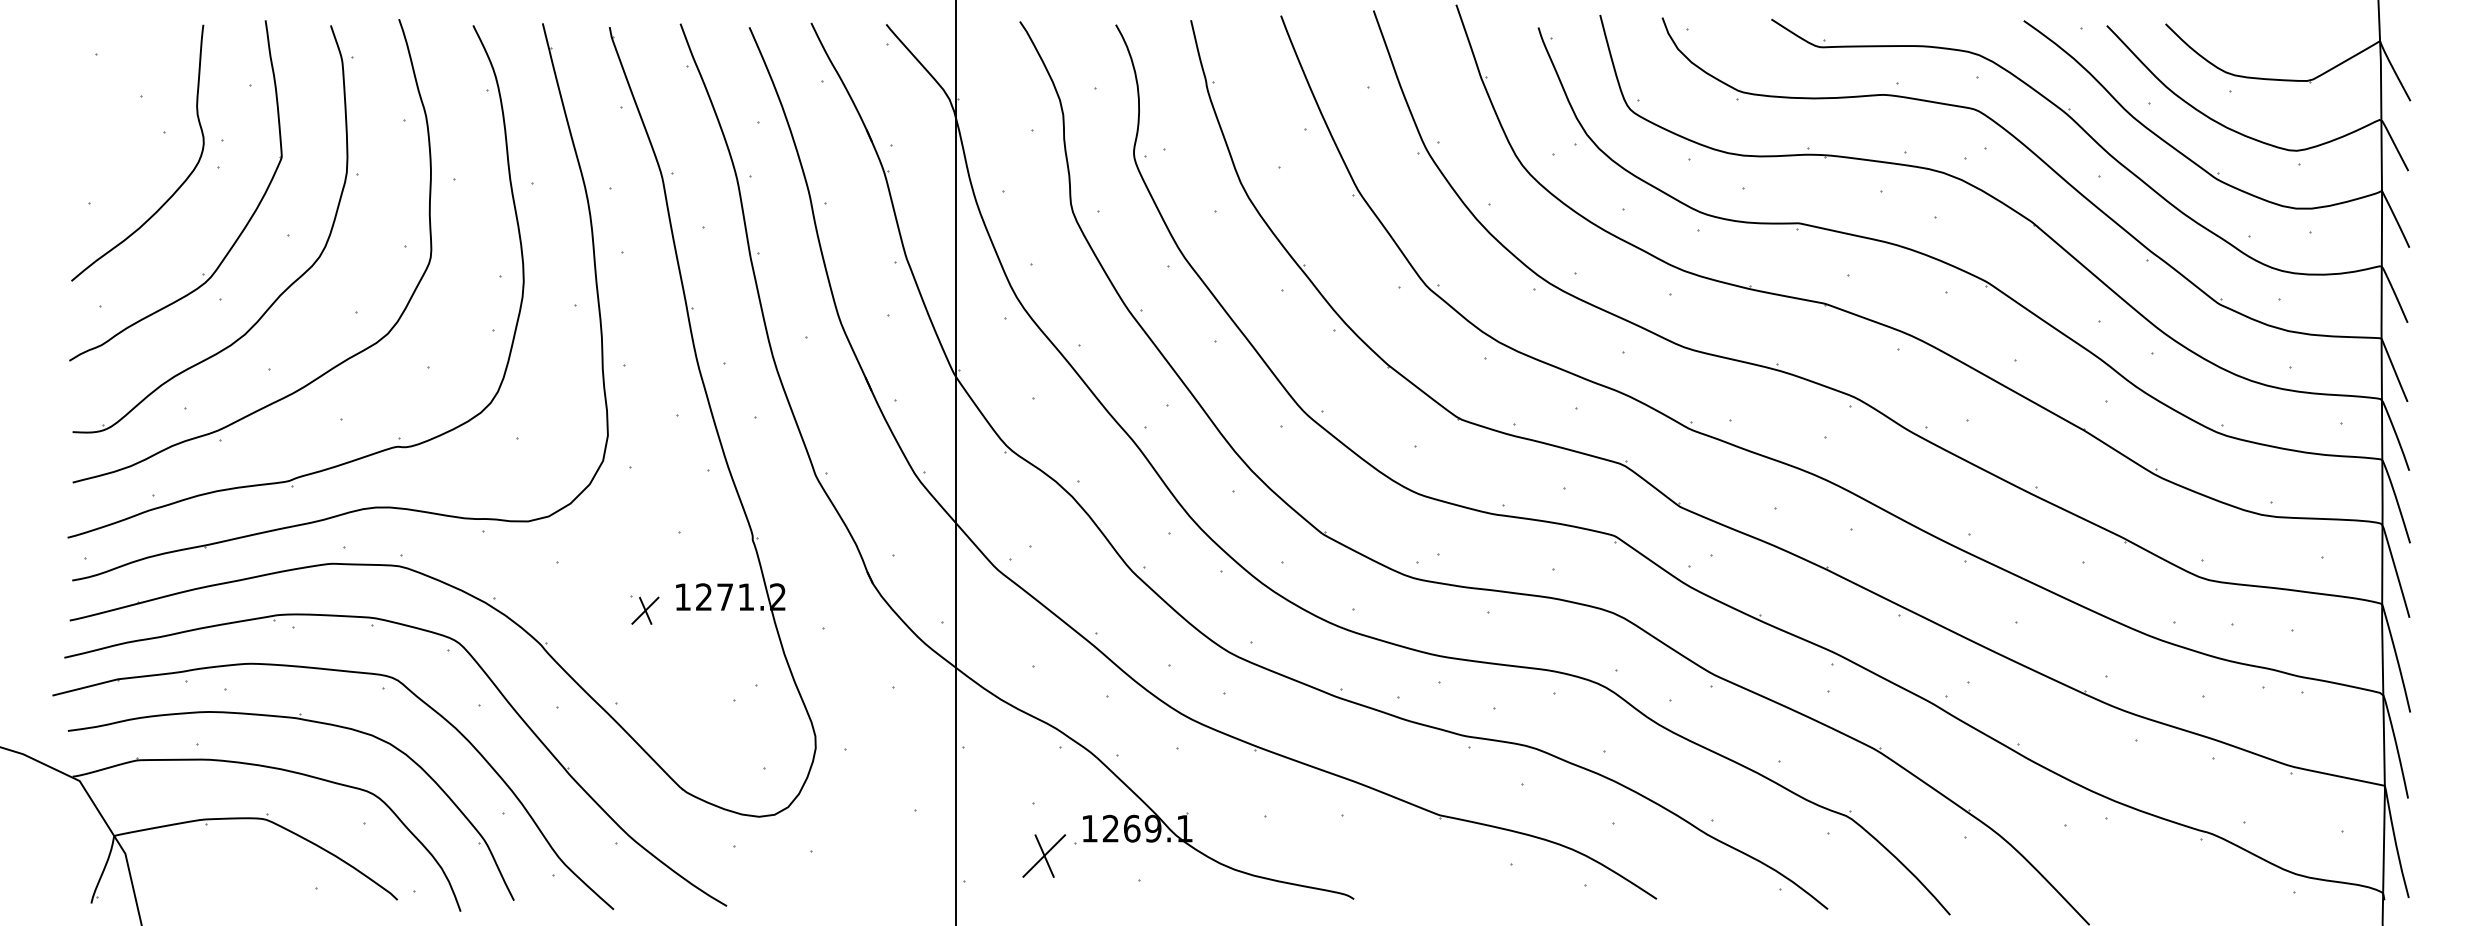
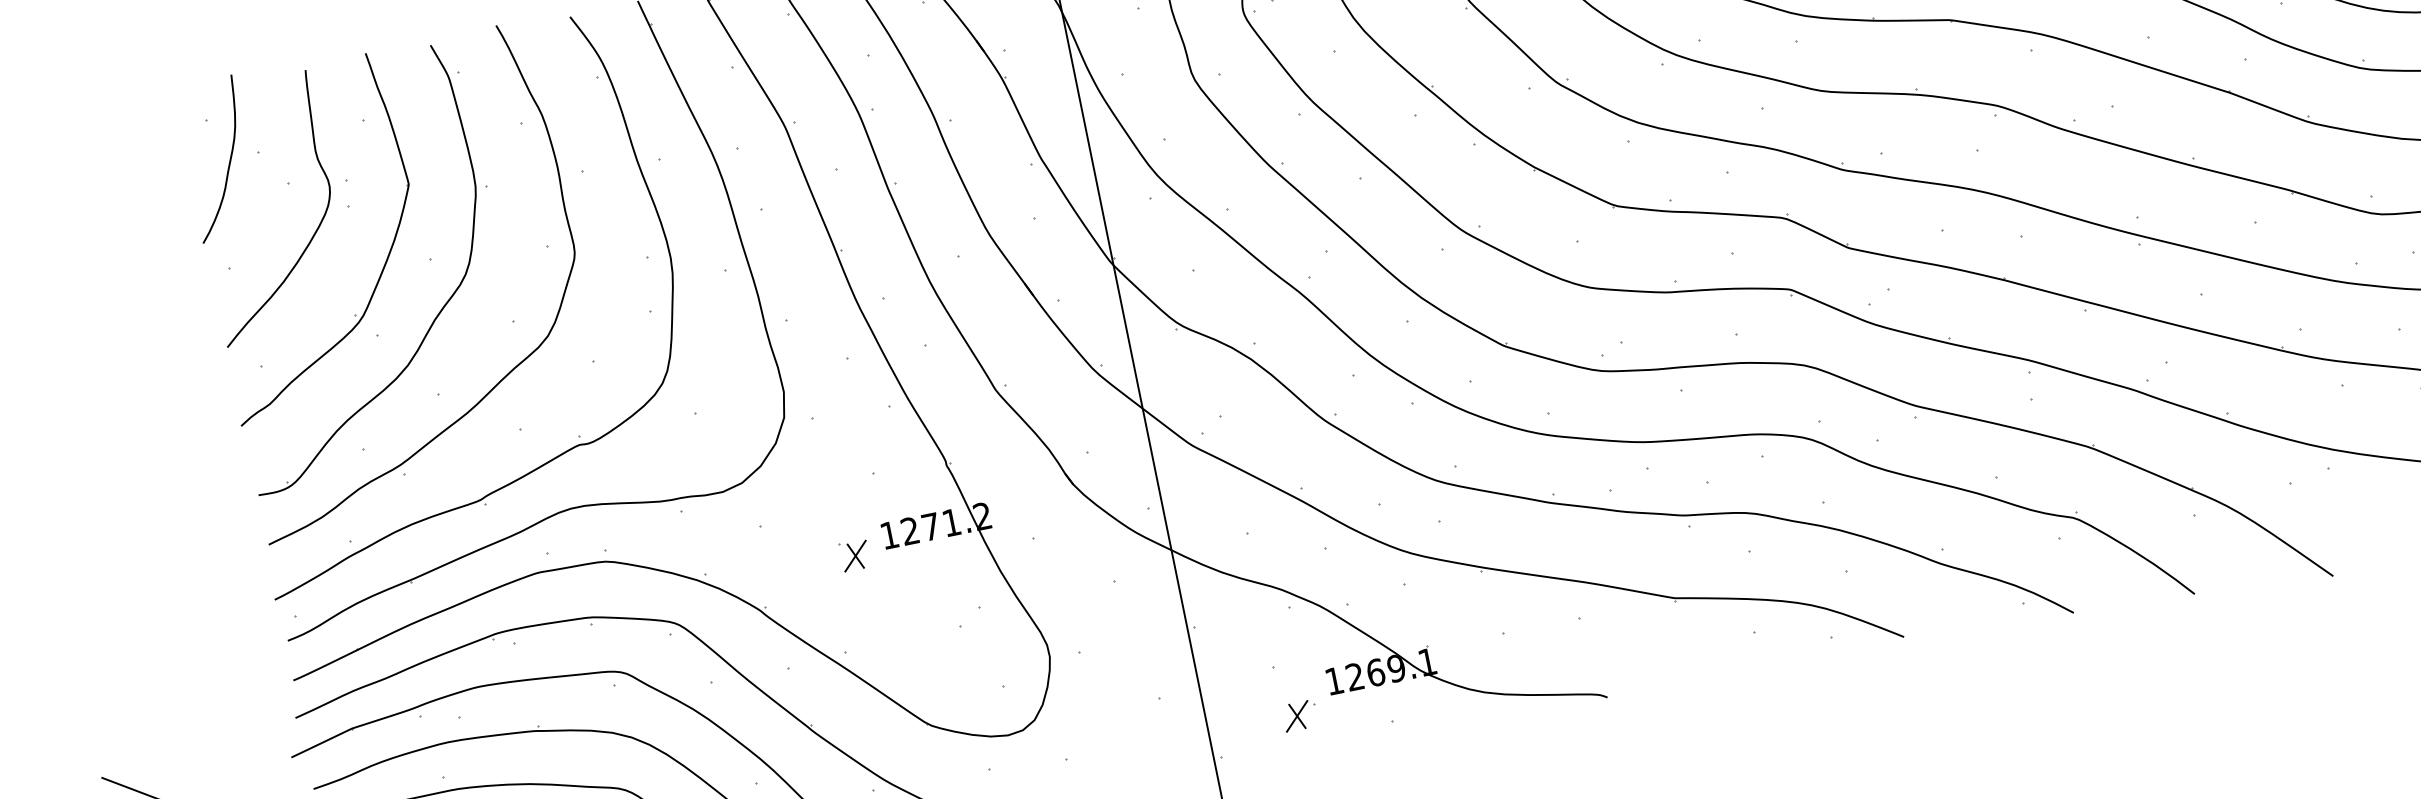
curve: (109, 100) -> (228, 162), added
part: (1049, 855) -> (1300, 715), size x0.62

